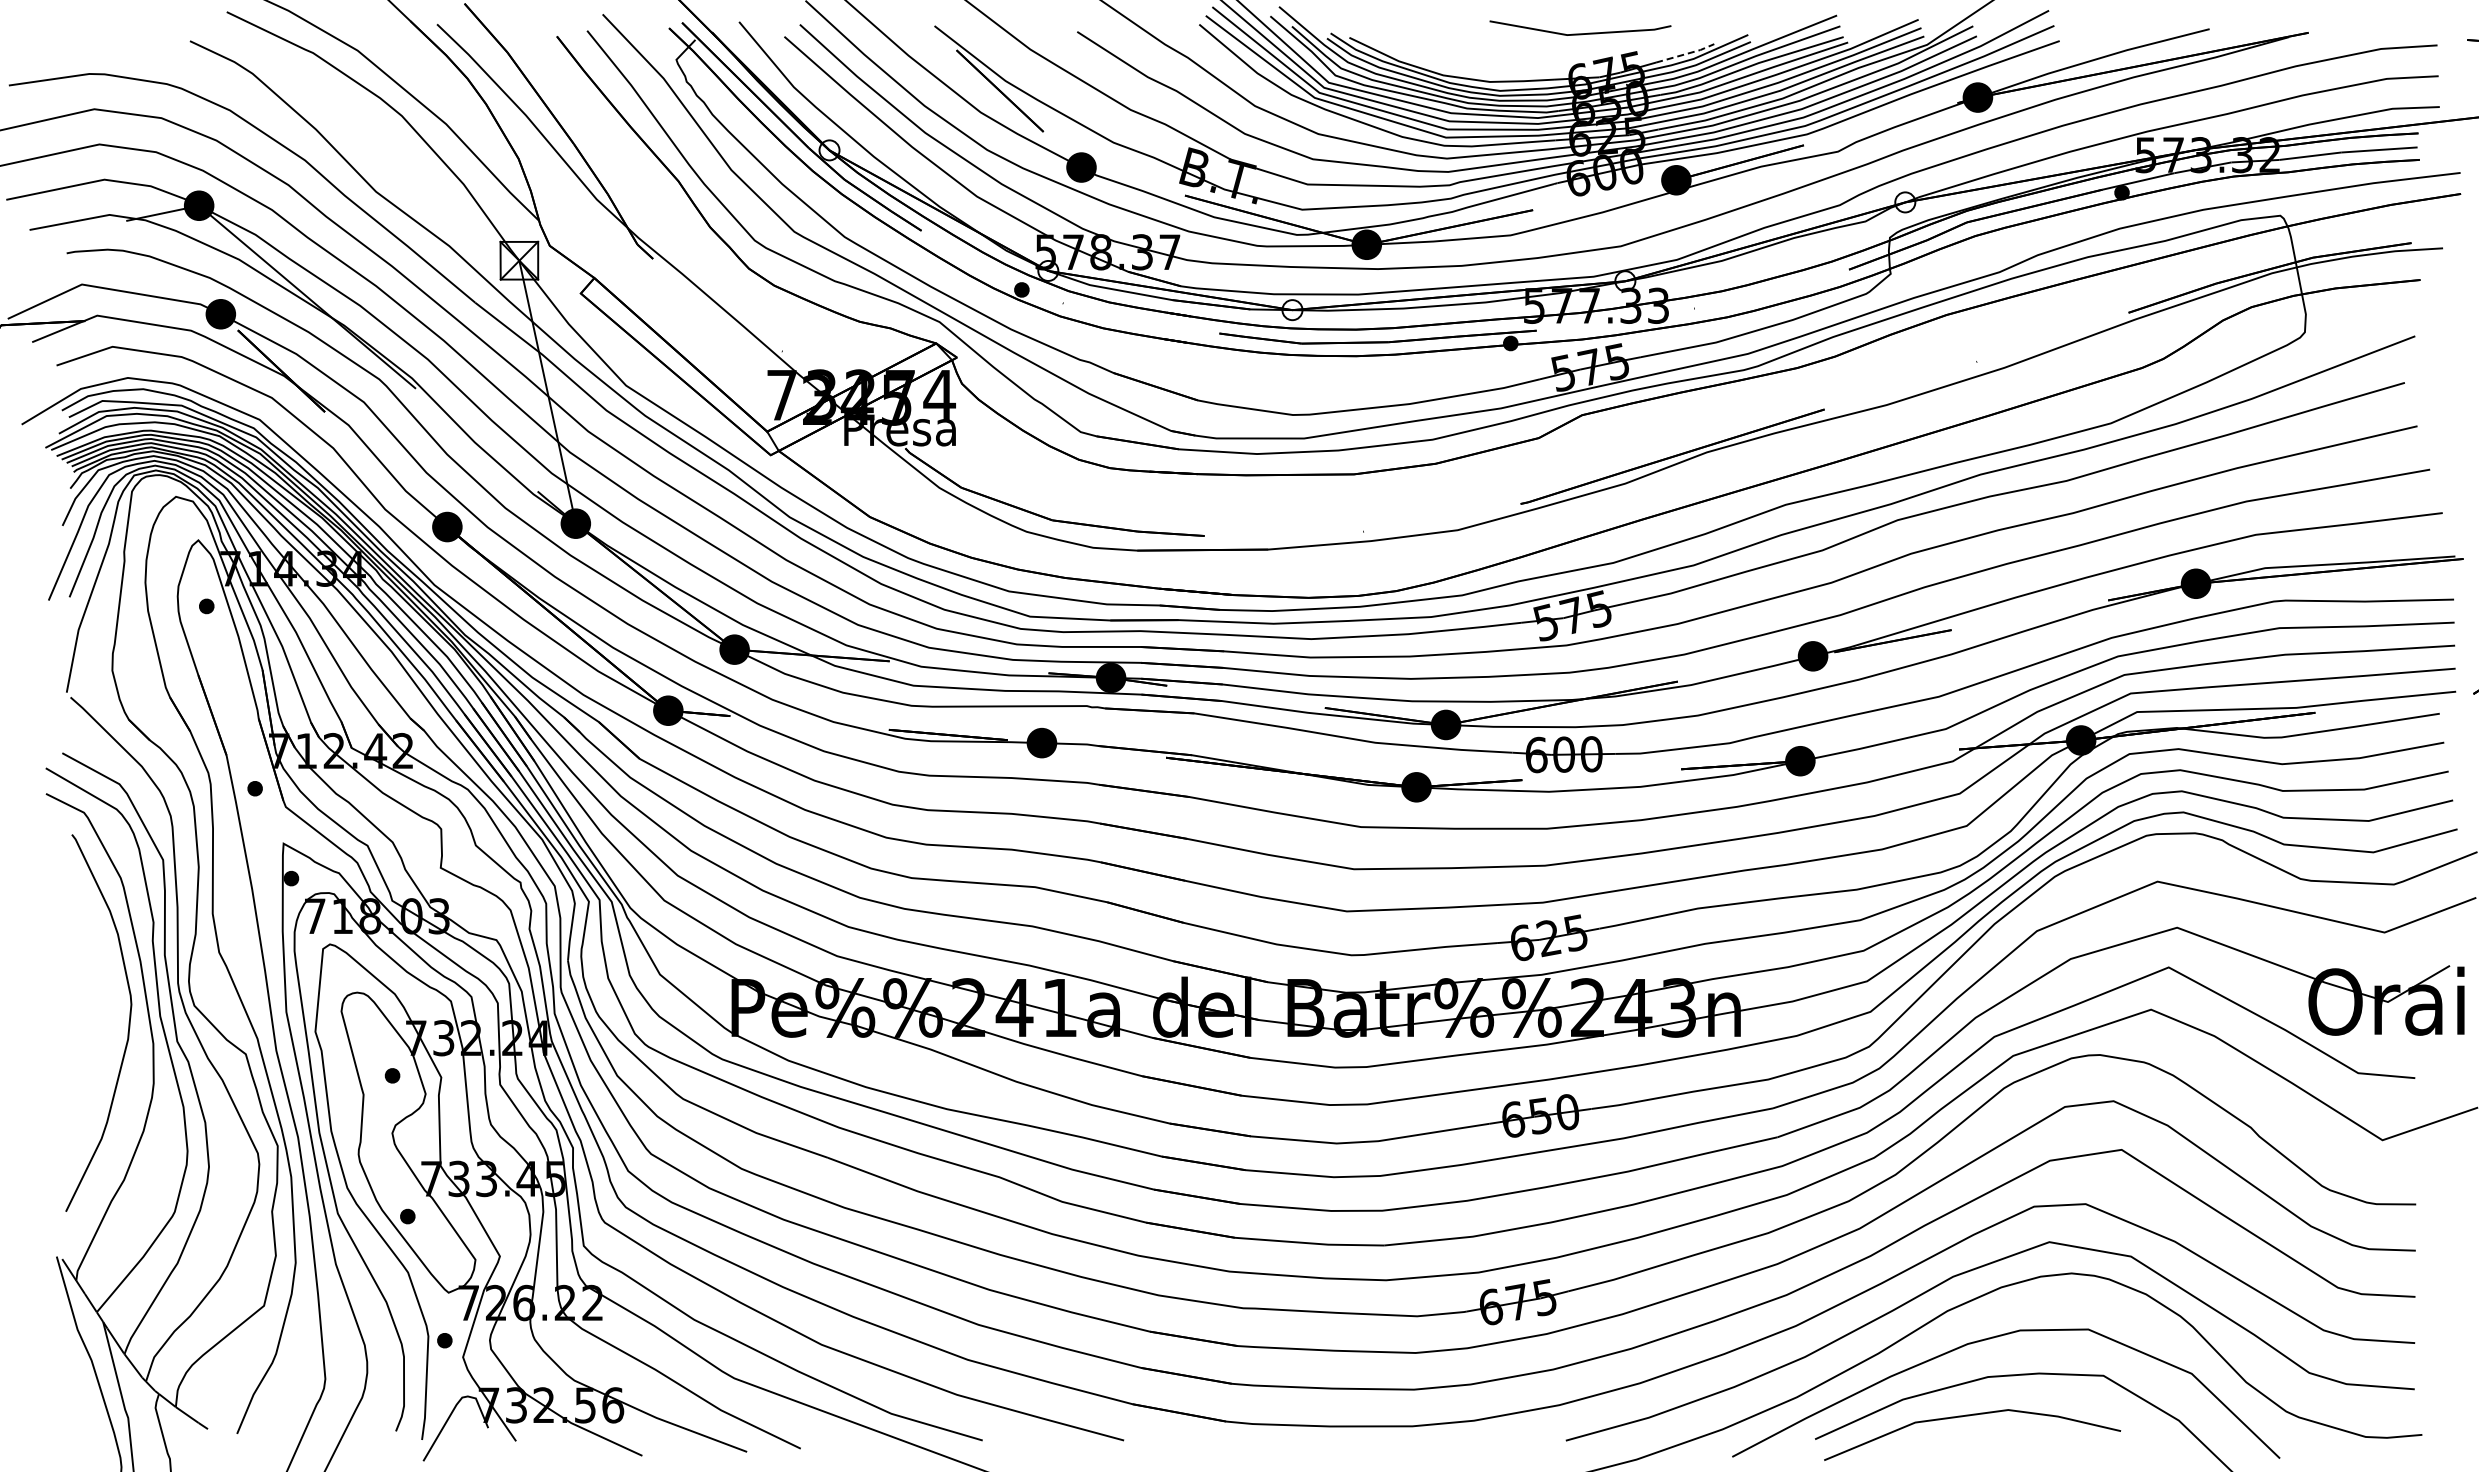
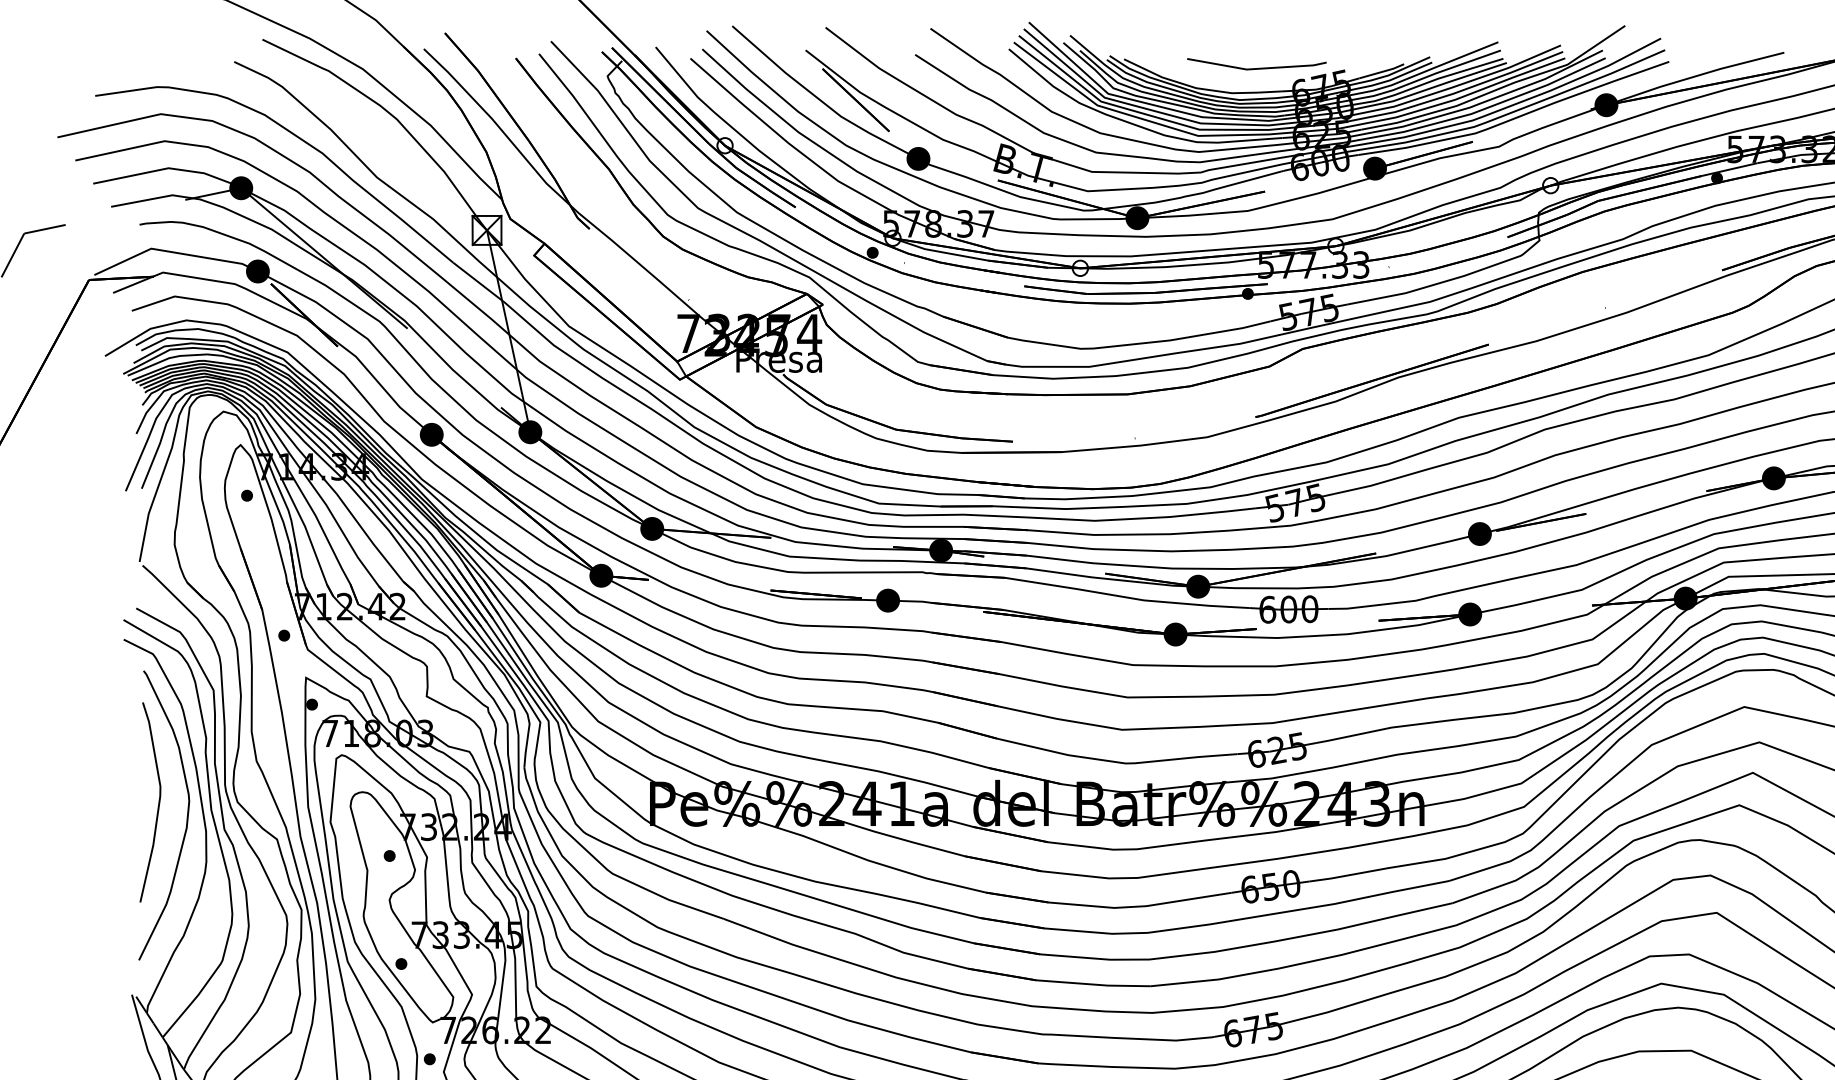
line: (1580, 33) -> (1256, 68), moved
line: (1686, 54) -> (1382, 72), dashed -> solid
curve: (91, 1005) -> (158, 802), added

